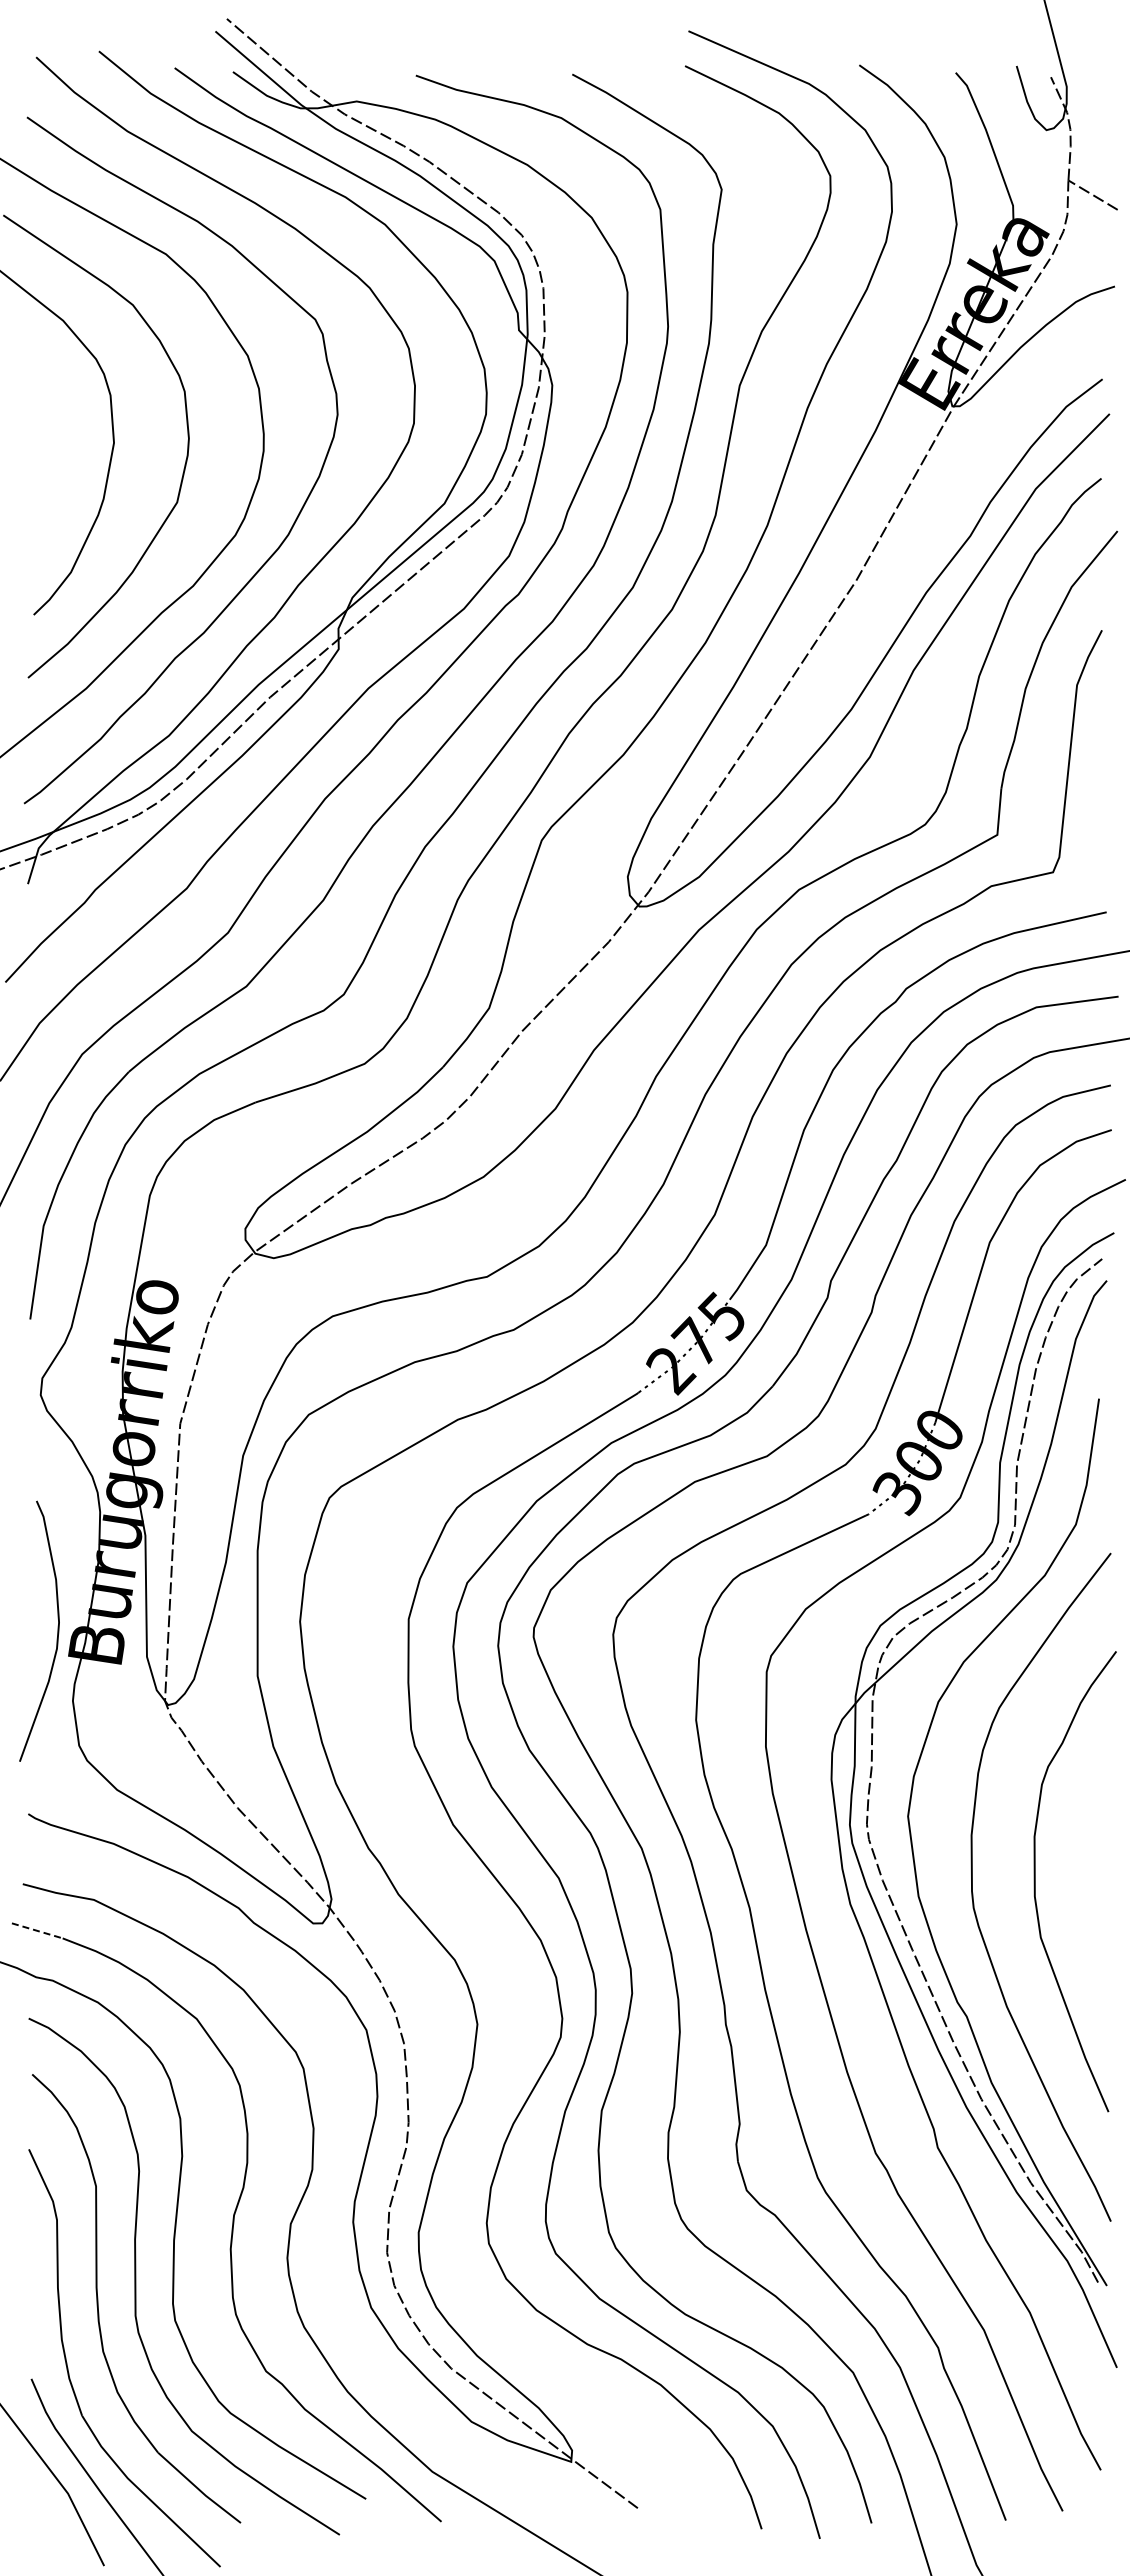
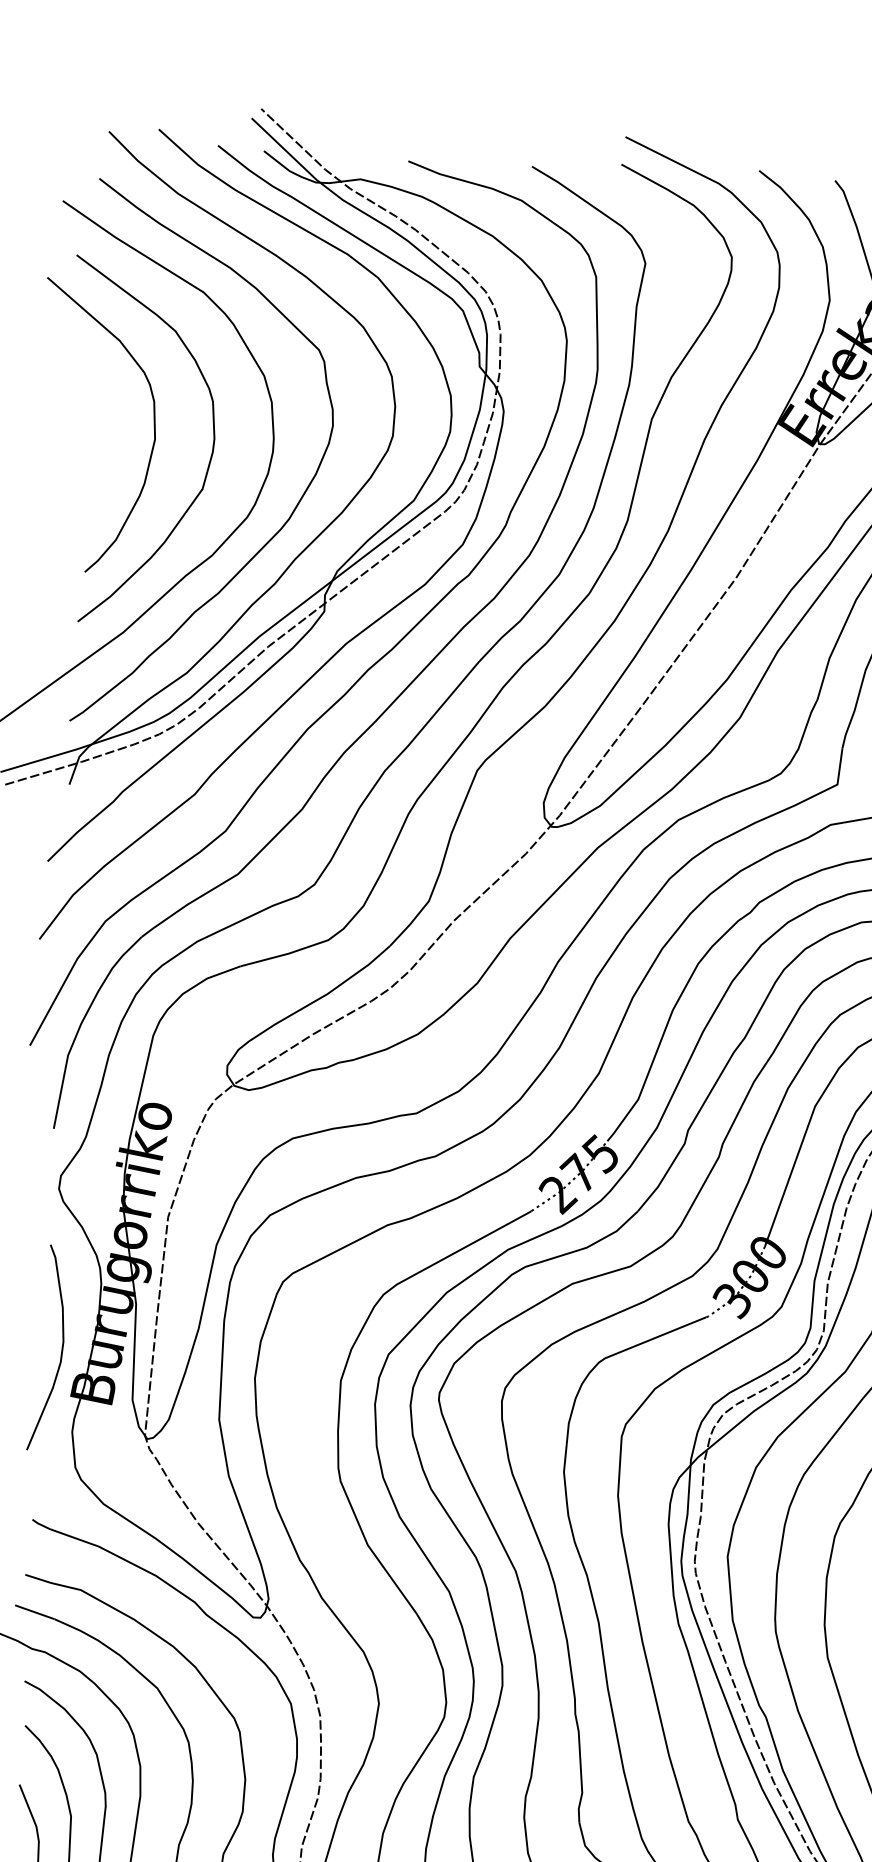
curve: (57, 1630) -> (61, 1347), moved
line: (37, 1930) -> (35, 1611), dashed -> solid

